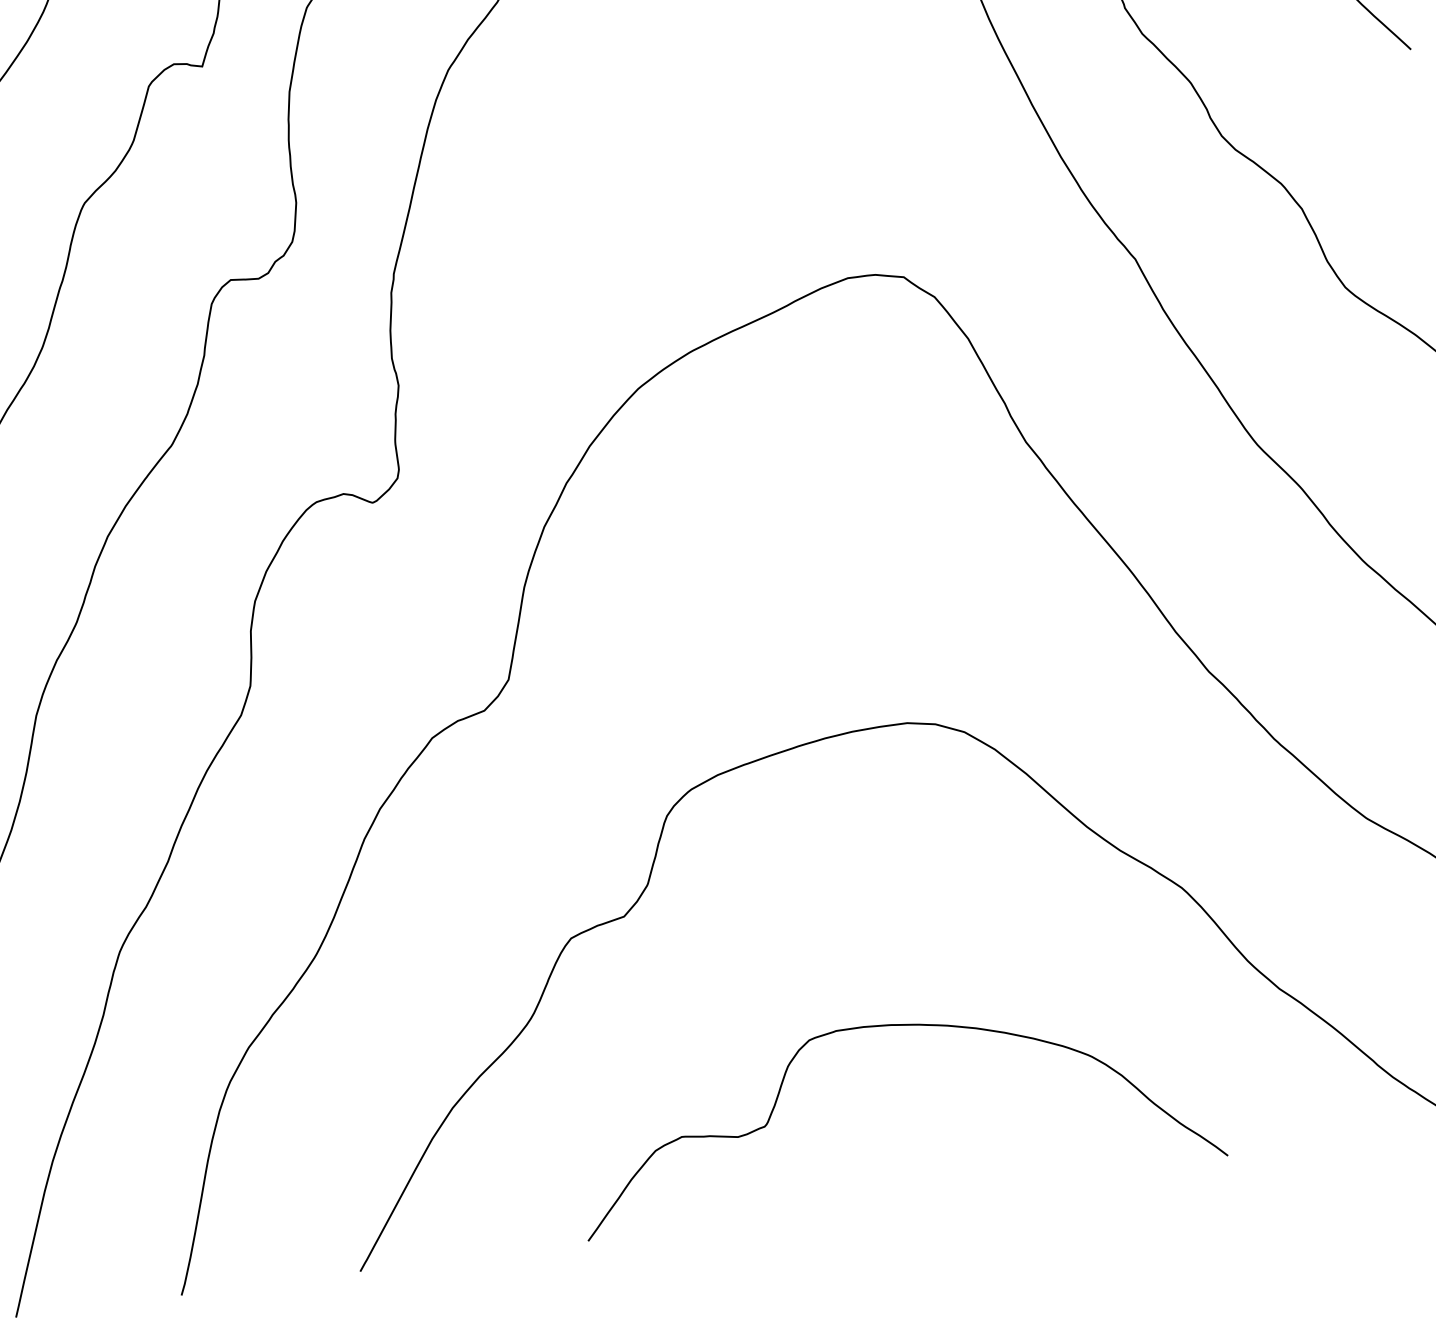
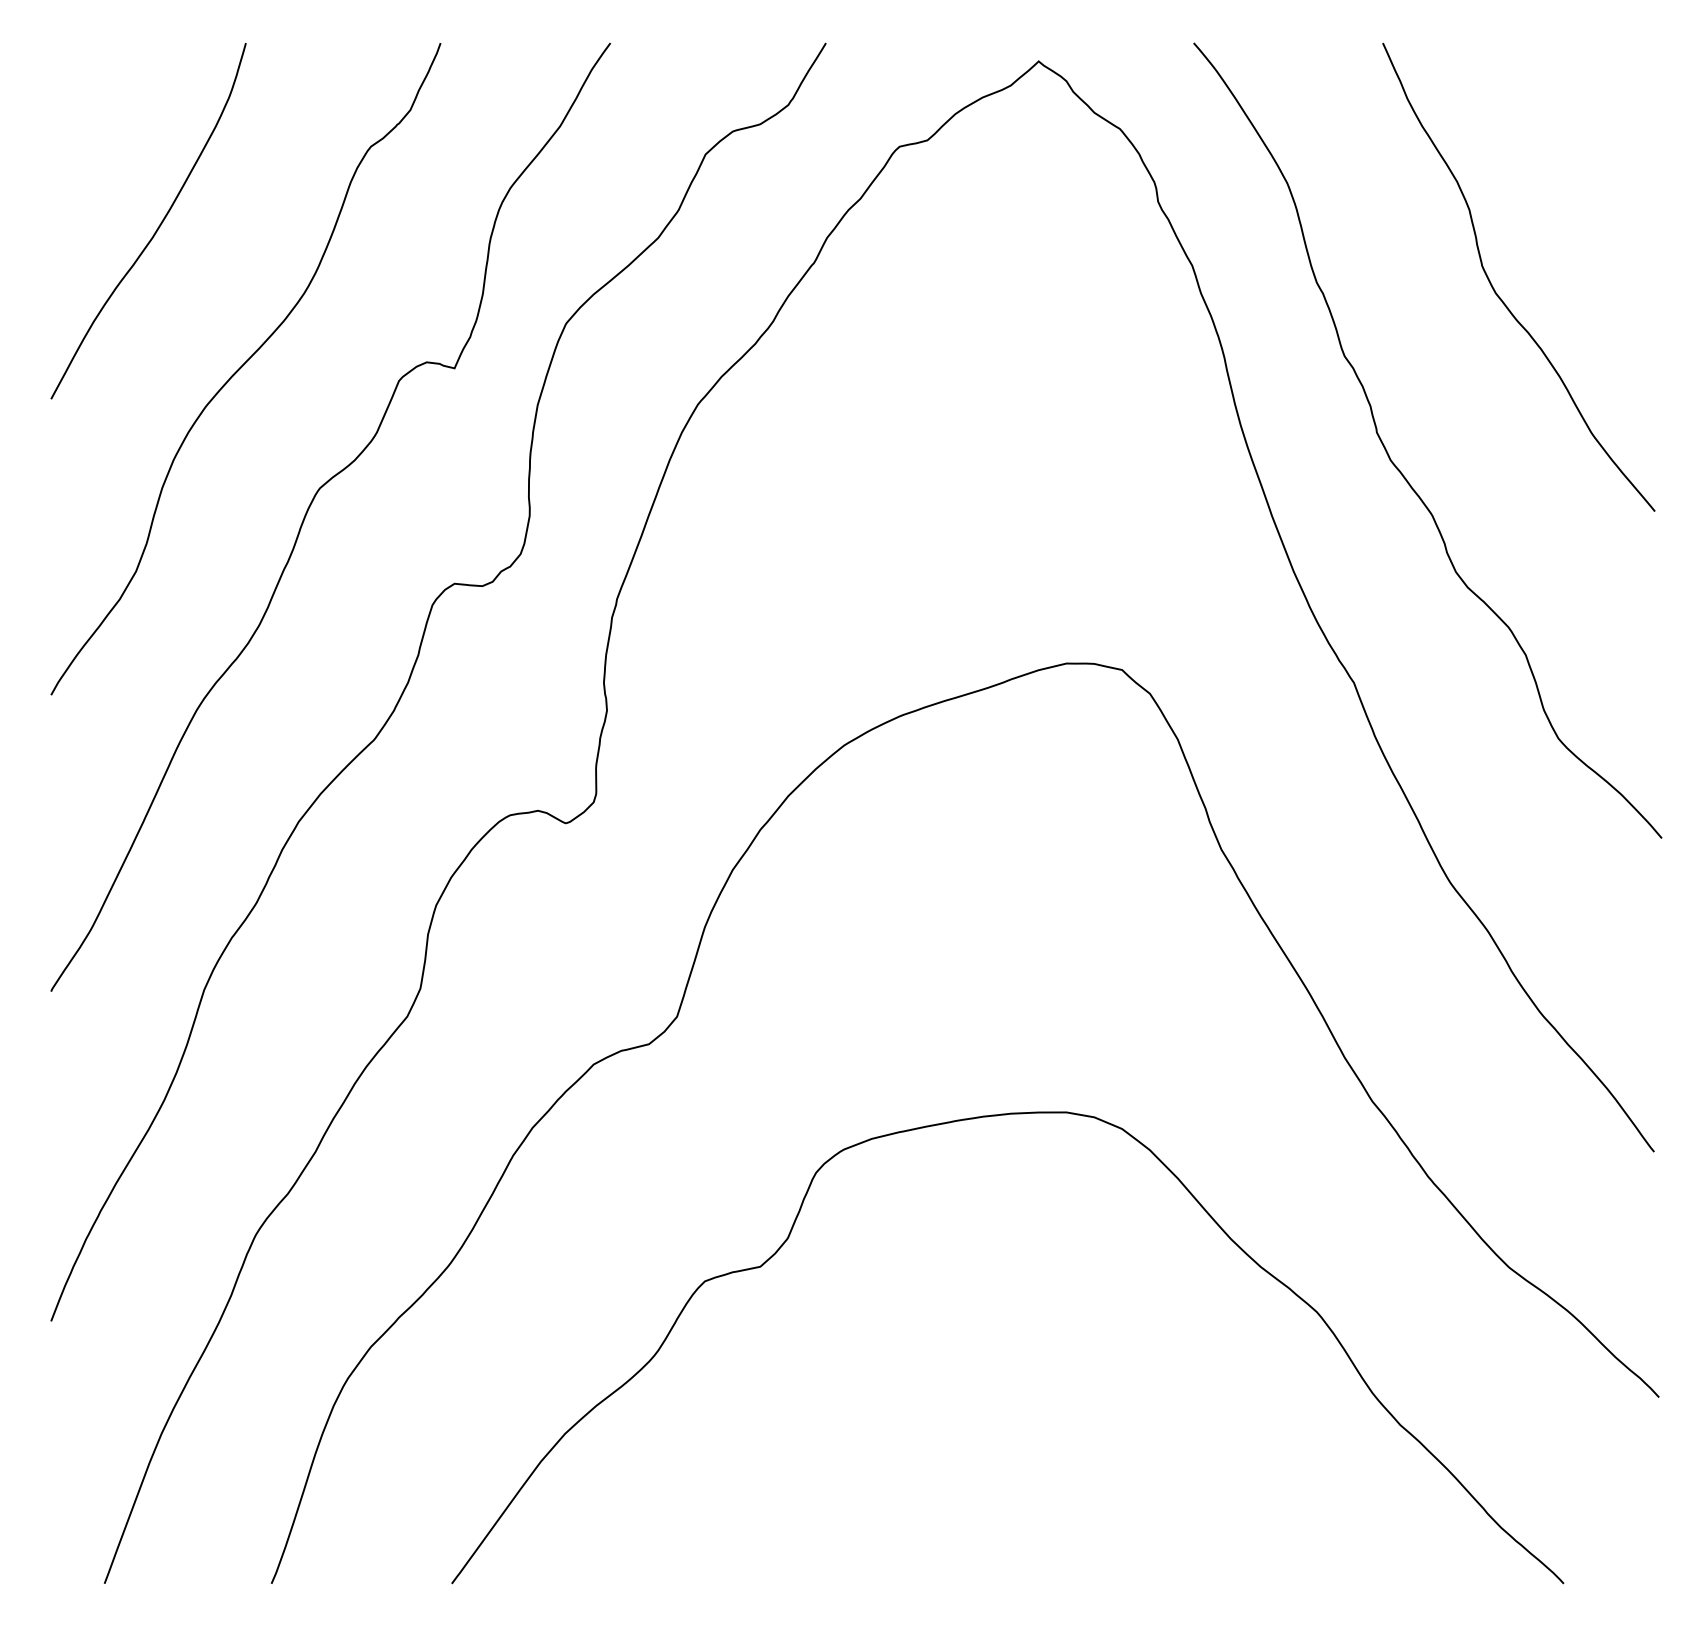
curve: (896, 1026) -> (1015, 1411), removed

